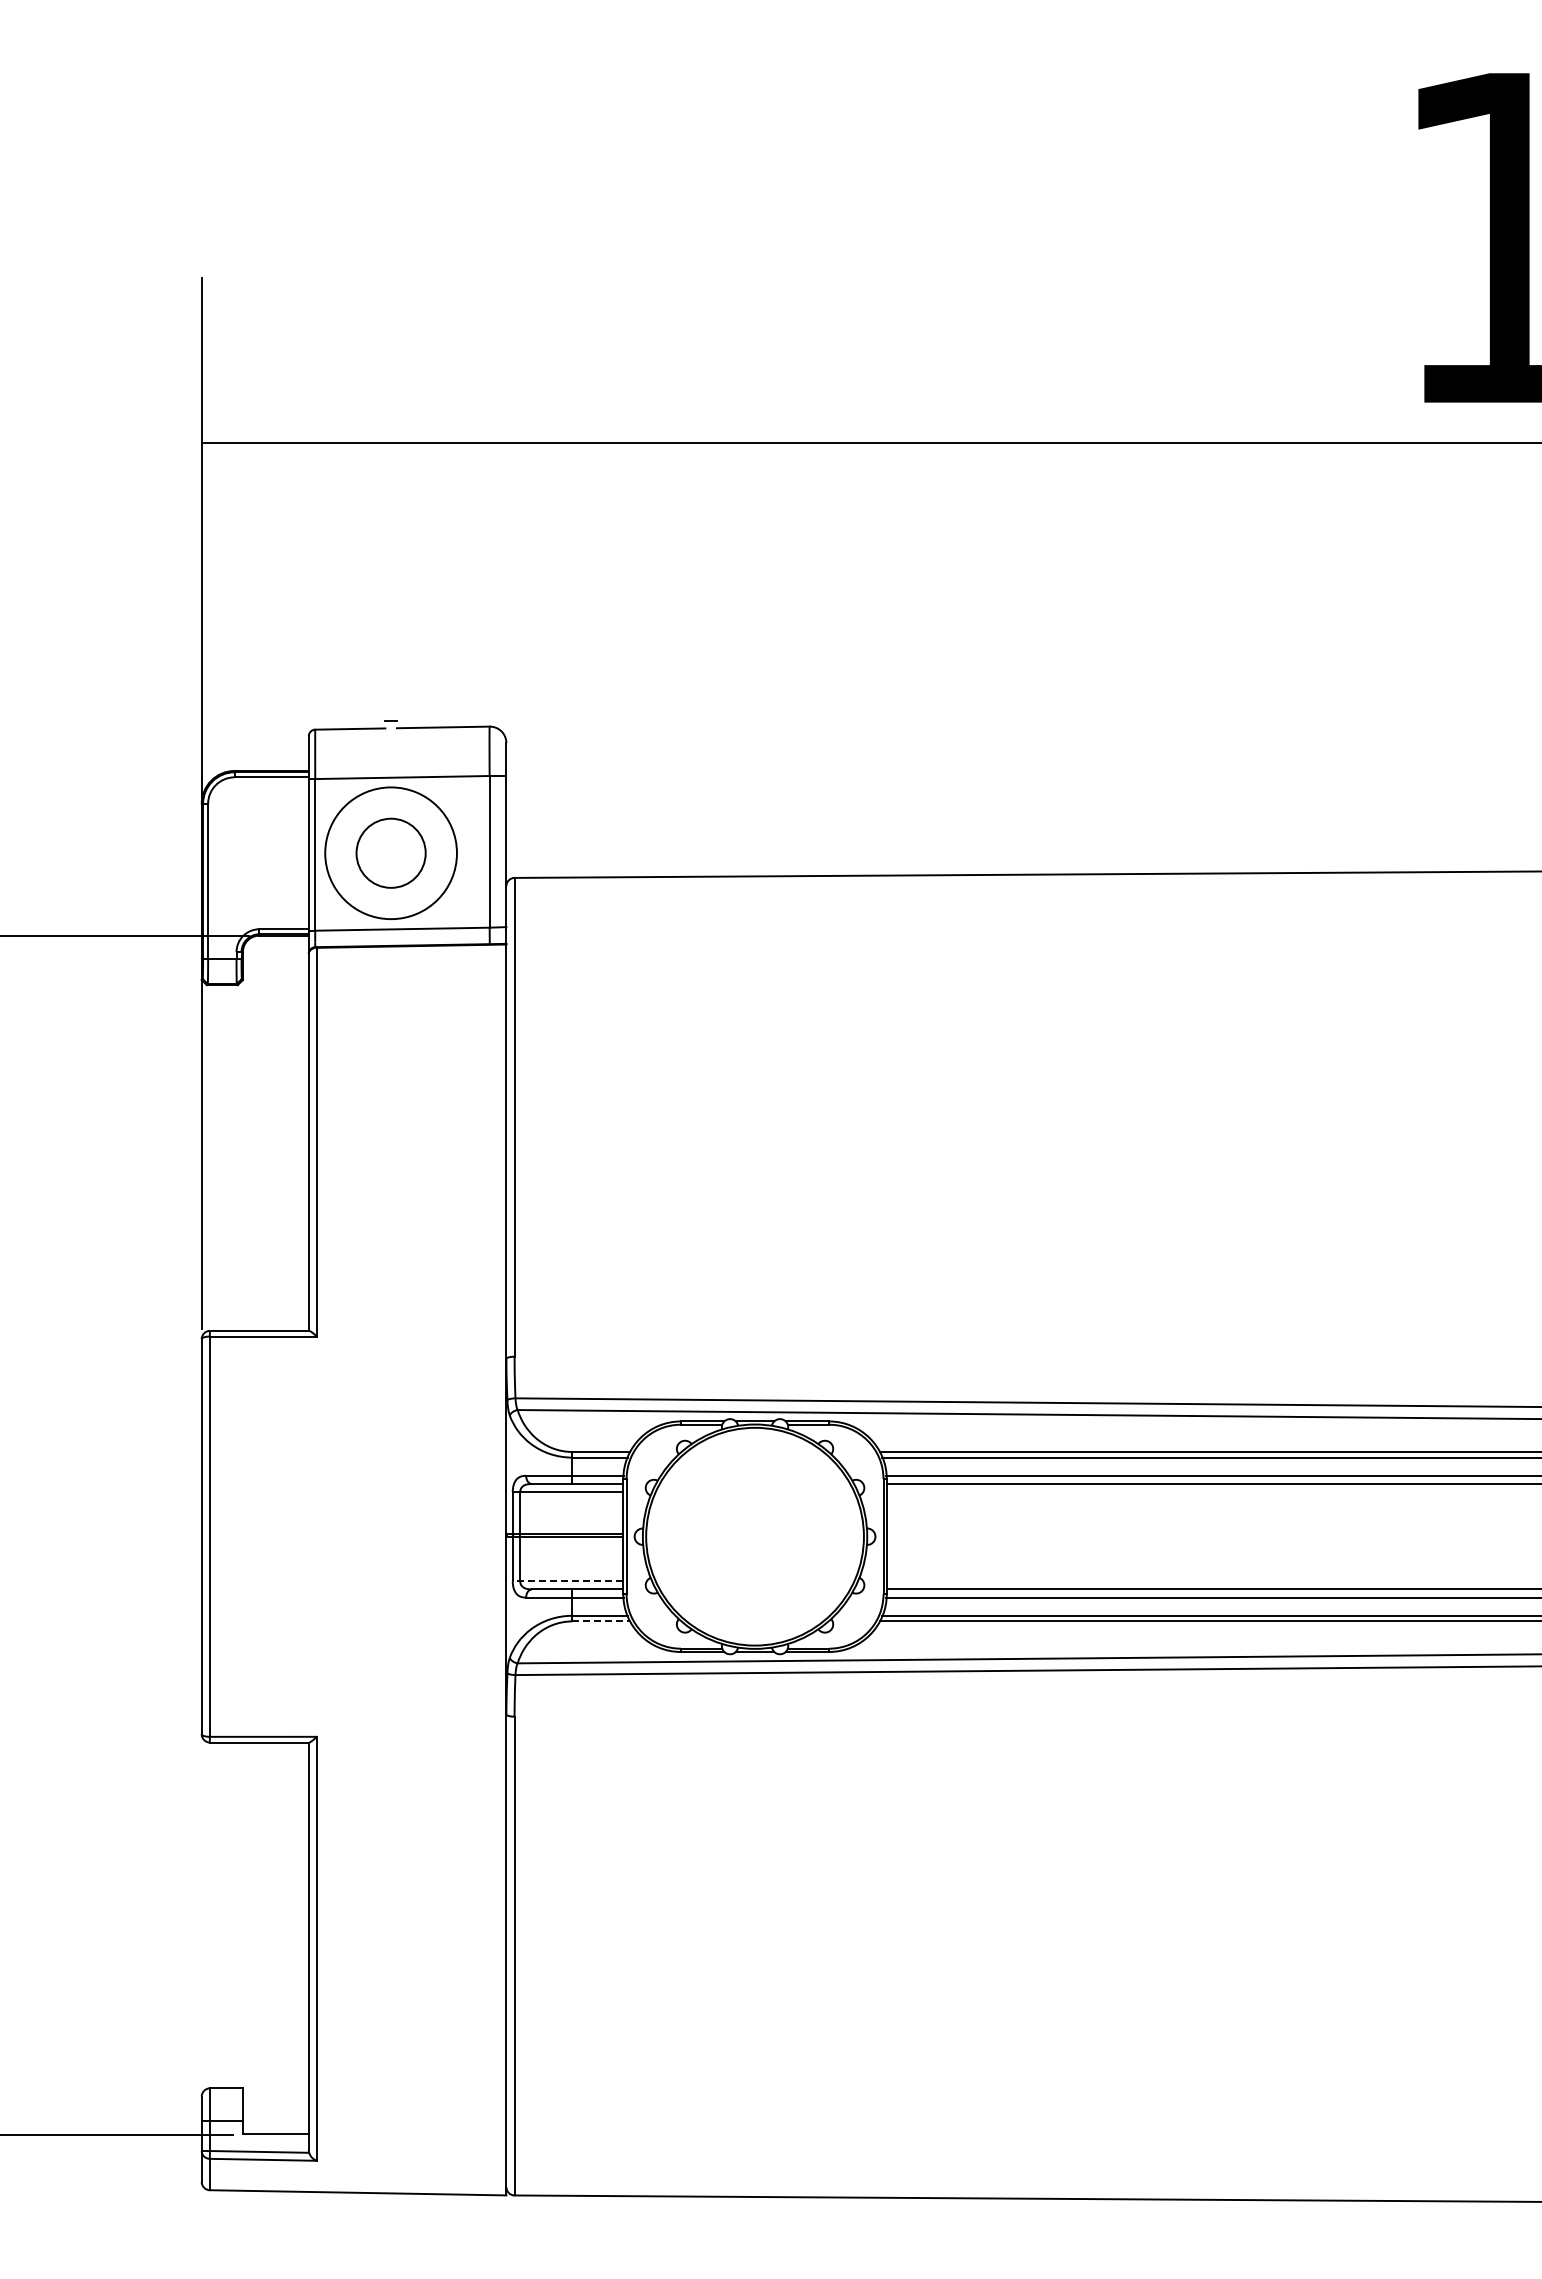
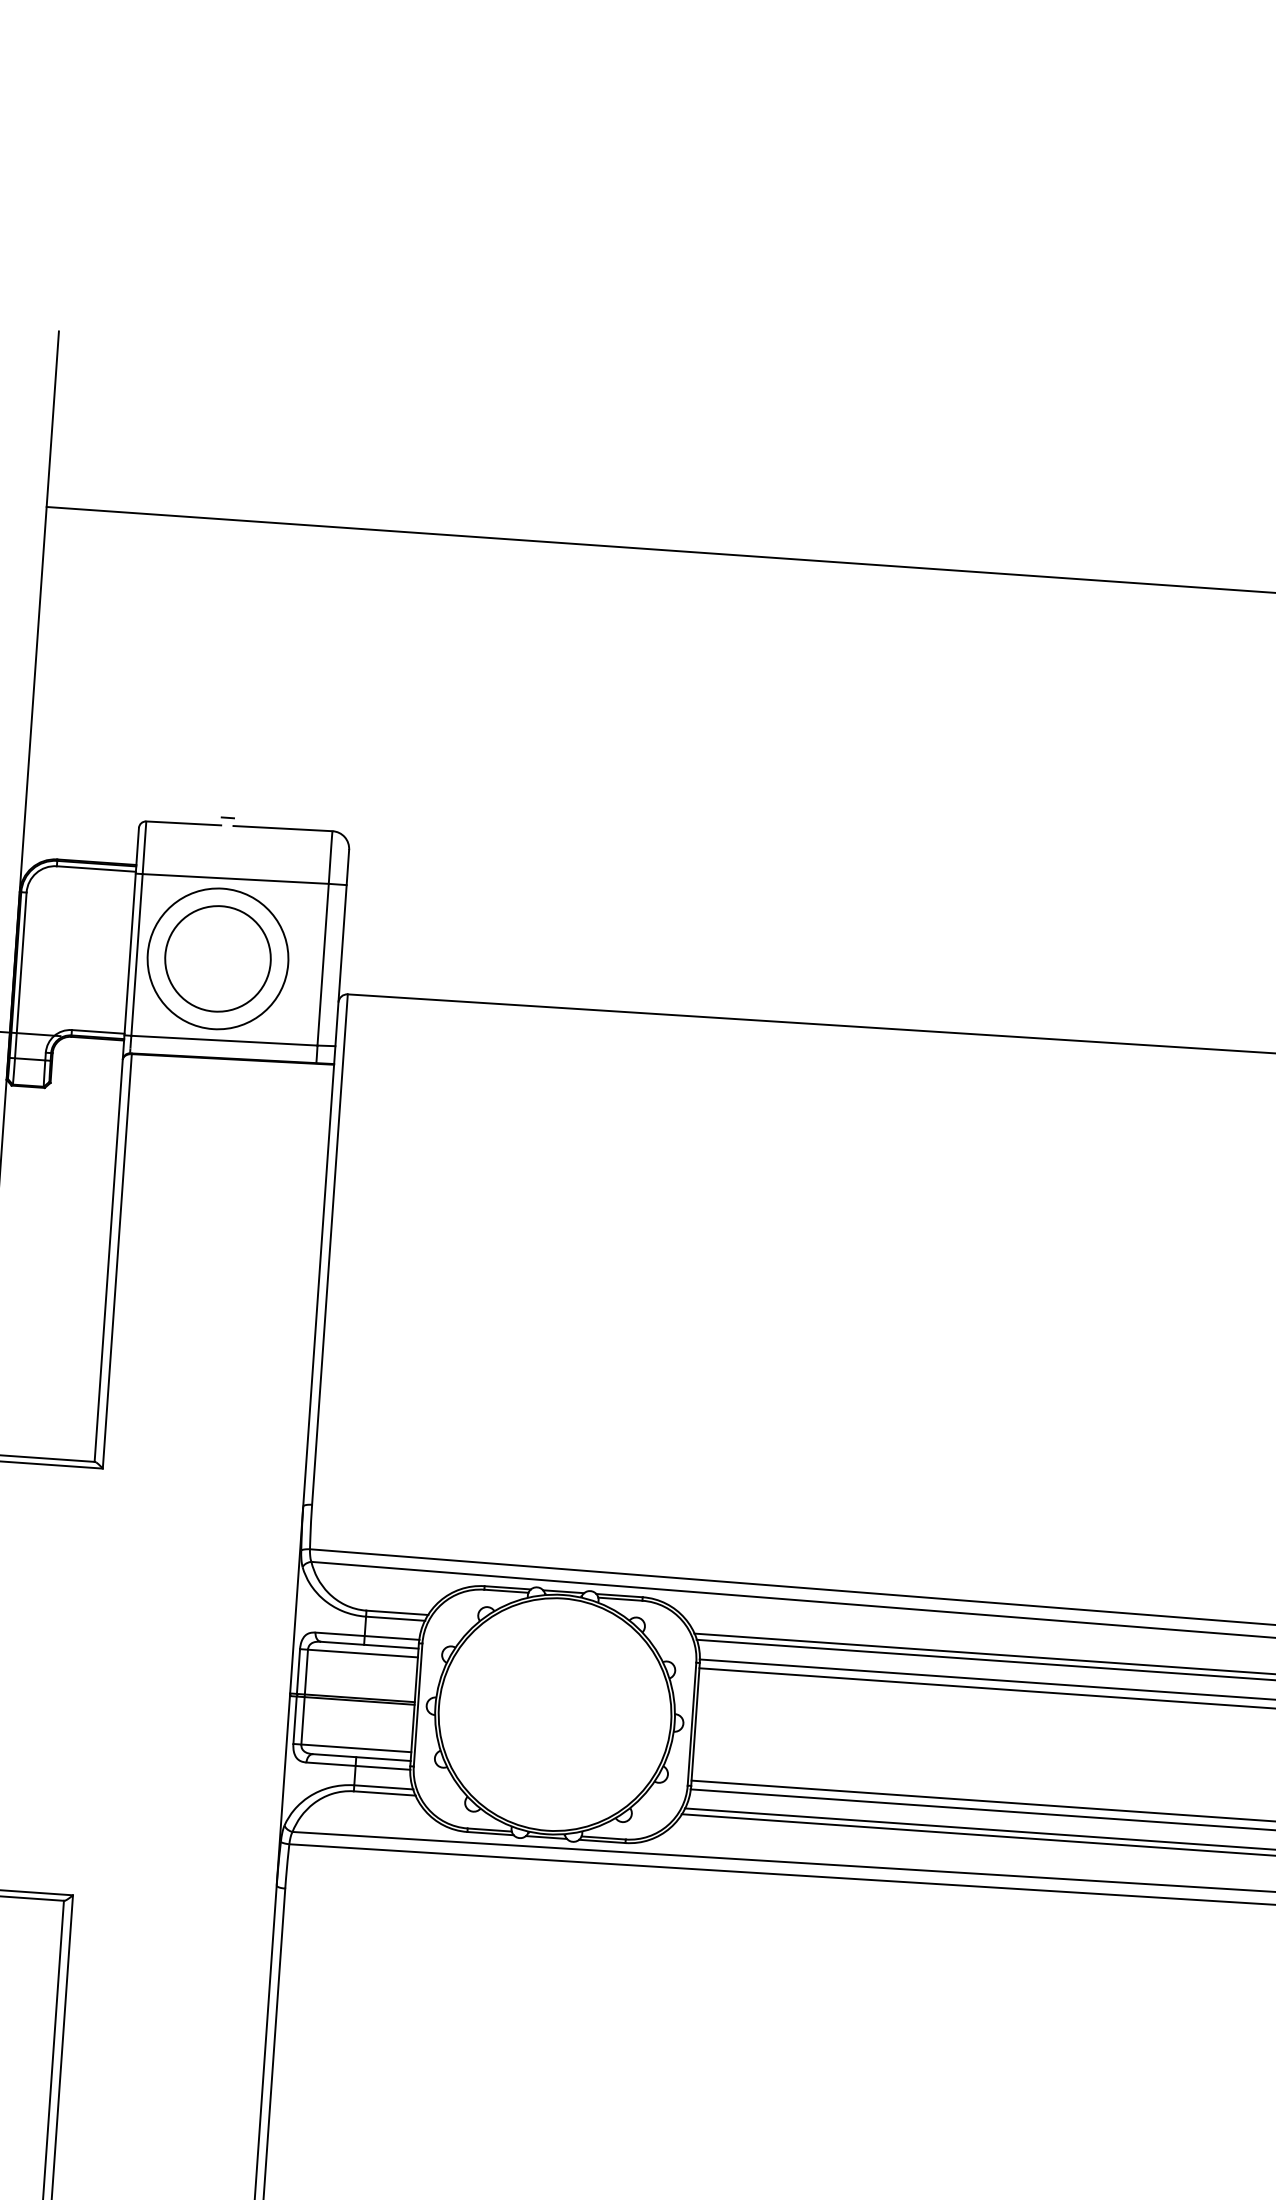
circle: (390, 852) -> (217, 958), size x1.43
line: (567, 1581) -> (351, 1748), dashed -> solid
line: (601, 1621) -> (385, 1793), dashed -> solid

